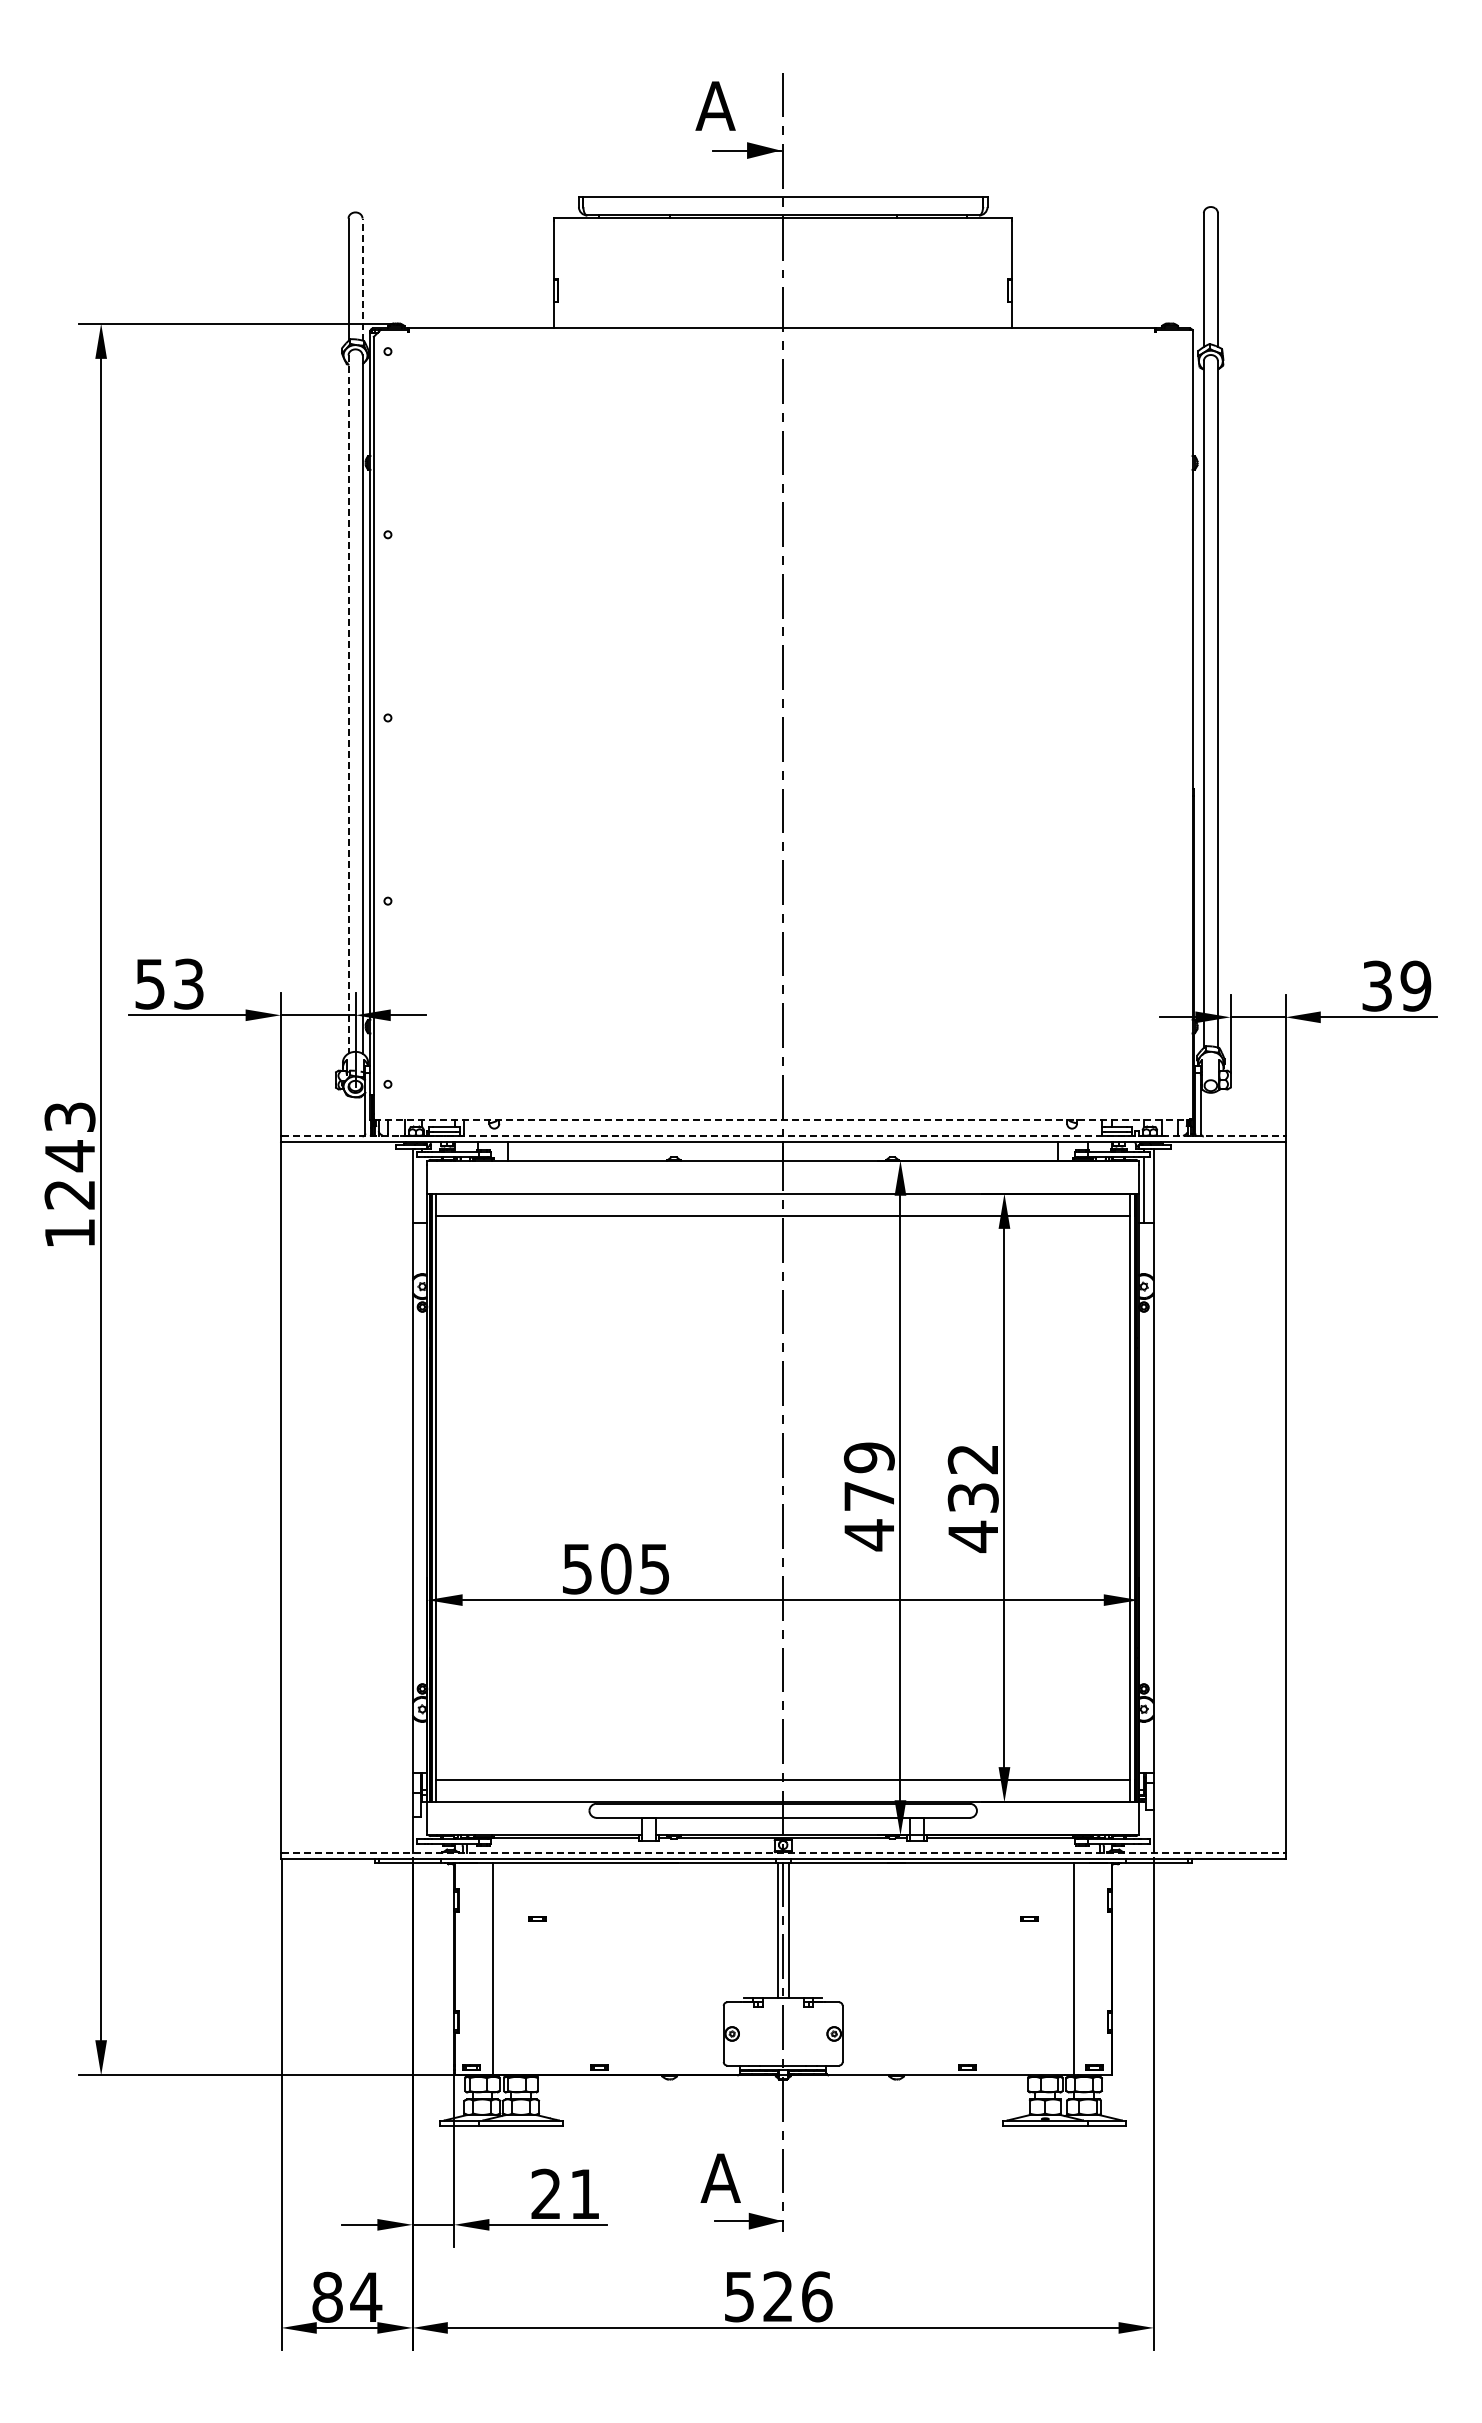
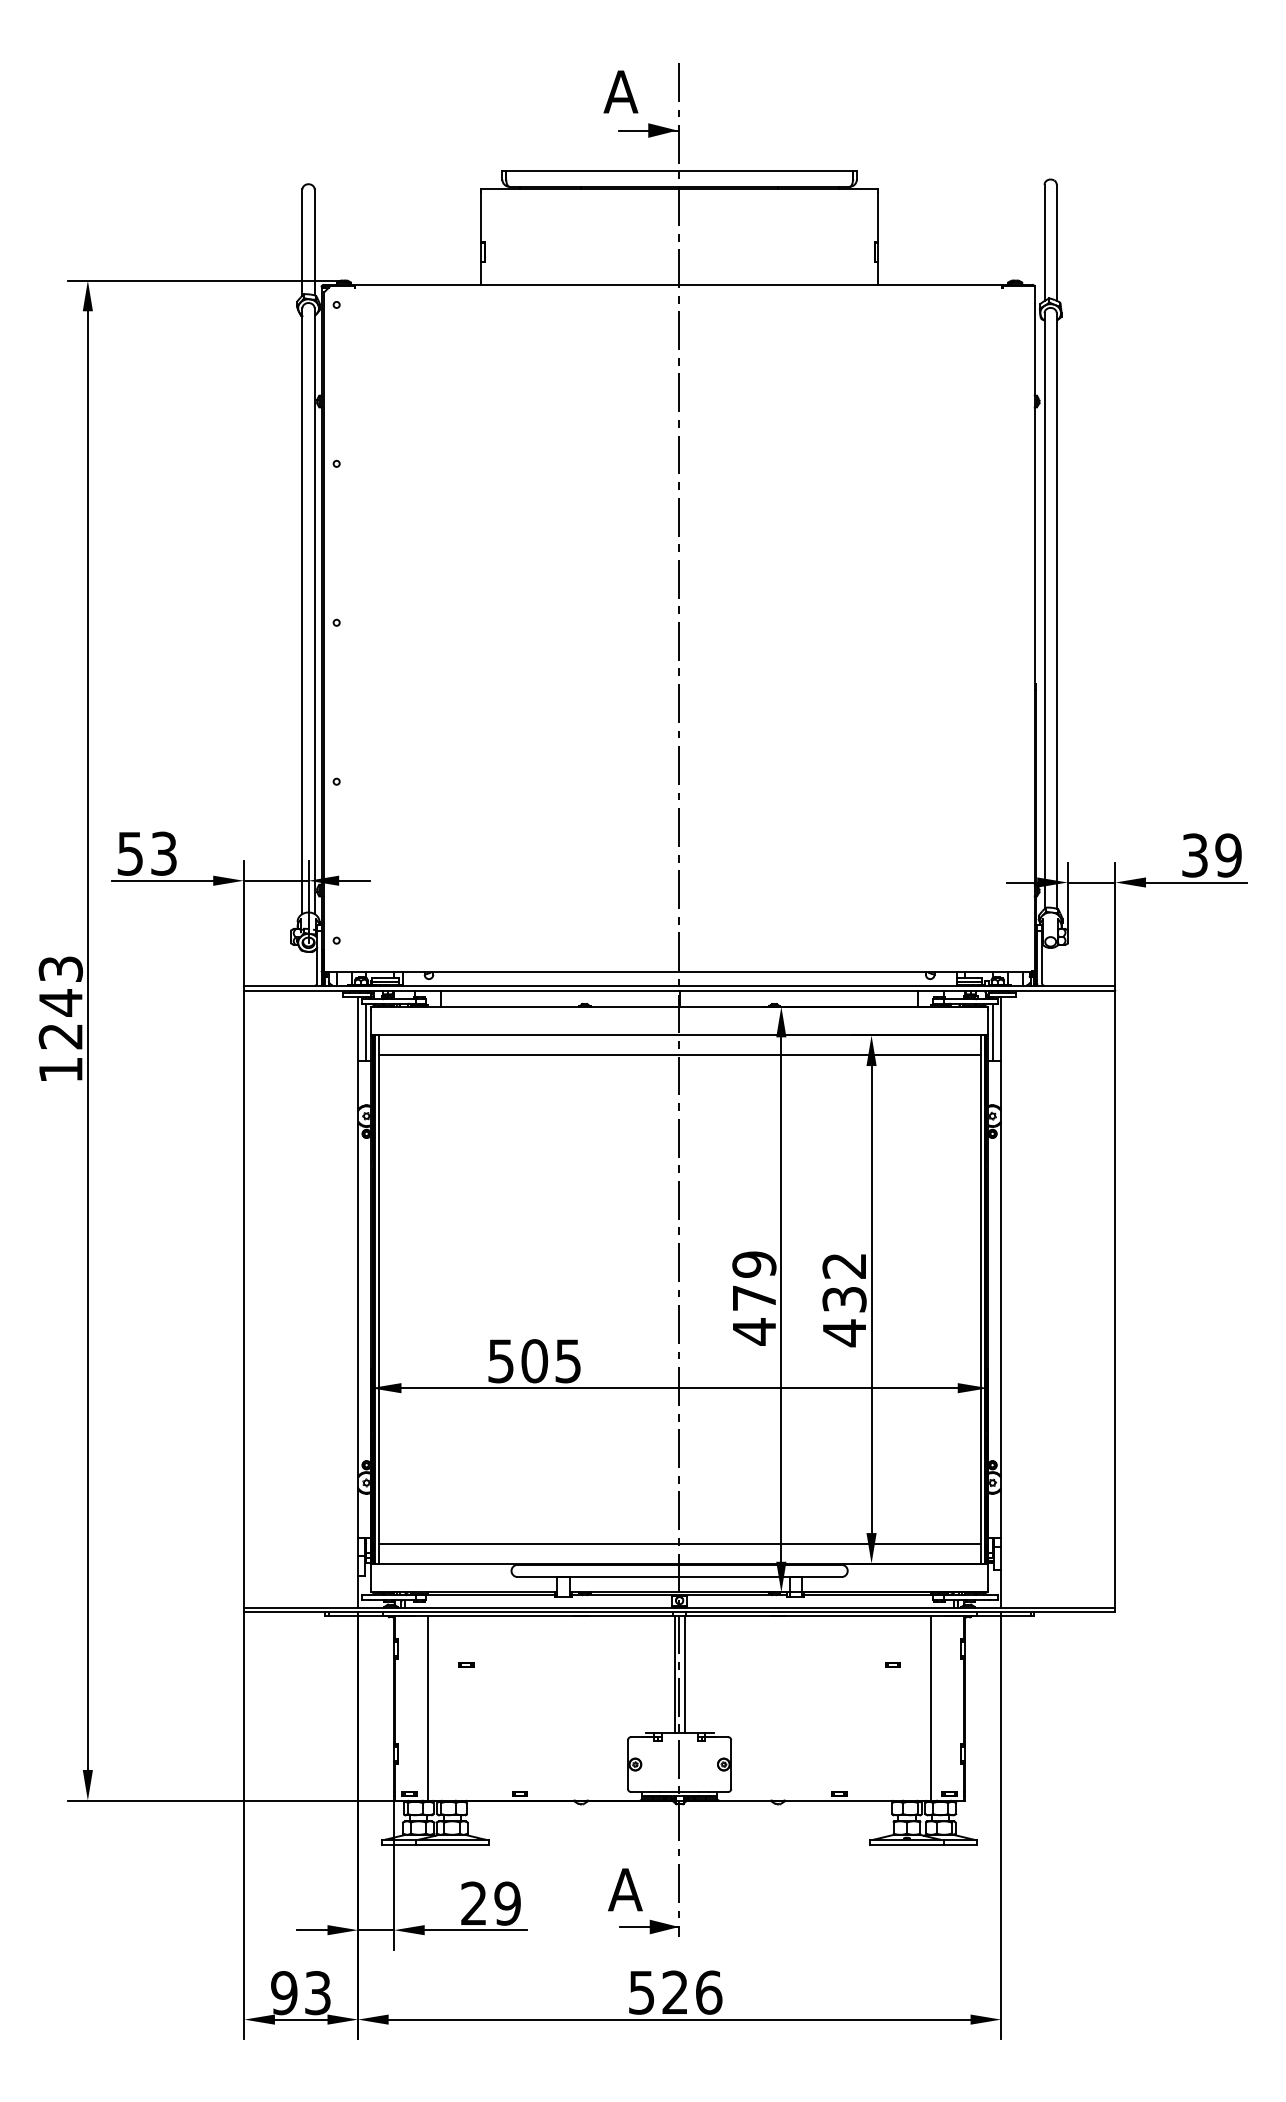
line: (362, 279) -> (314, 242), dashed -> solid
line: (348, 705) -> (302, 611), dashed -> solid
line: (781, 1120) -> (678, 972), dashed -> solid
line: (783, 1136) -> (679, 985), dashed -> solid
line: (422, 1190) -> (366, 1032), added
line: (783, 1853) -> (679, 1607), dashed -> solid
text: (584, 2193) -> (507, 1902), 21 -> 29
text: (347, 2296) -> (301, 1992), 84 -> 93

